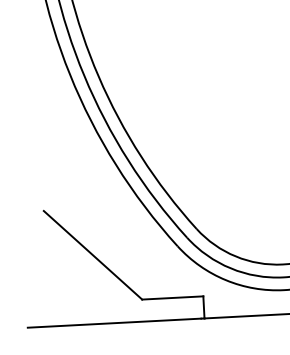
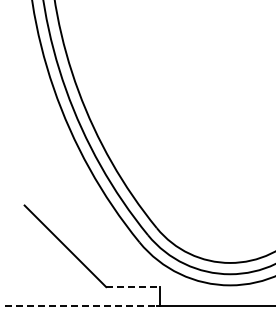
line: (172, 298) -> (132, 287), solid -> dashed
line: (115, 323) -> (81, 306), solid -> dashed

